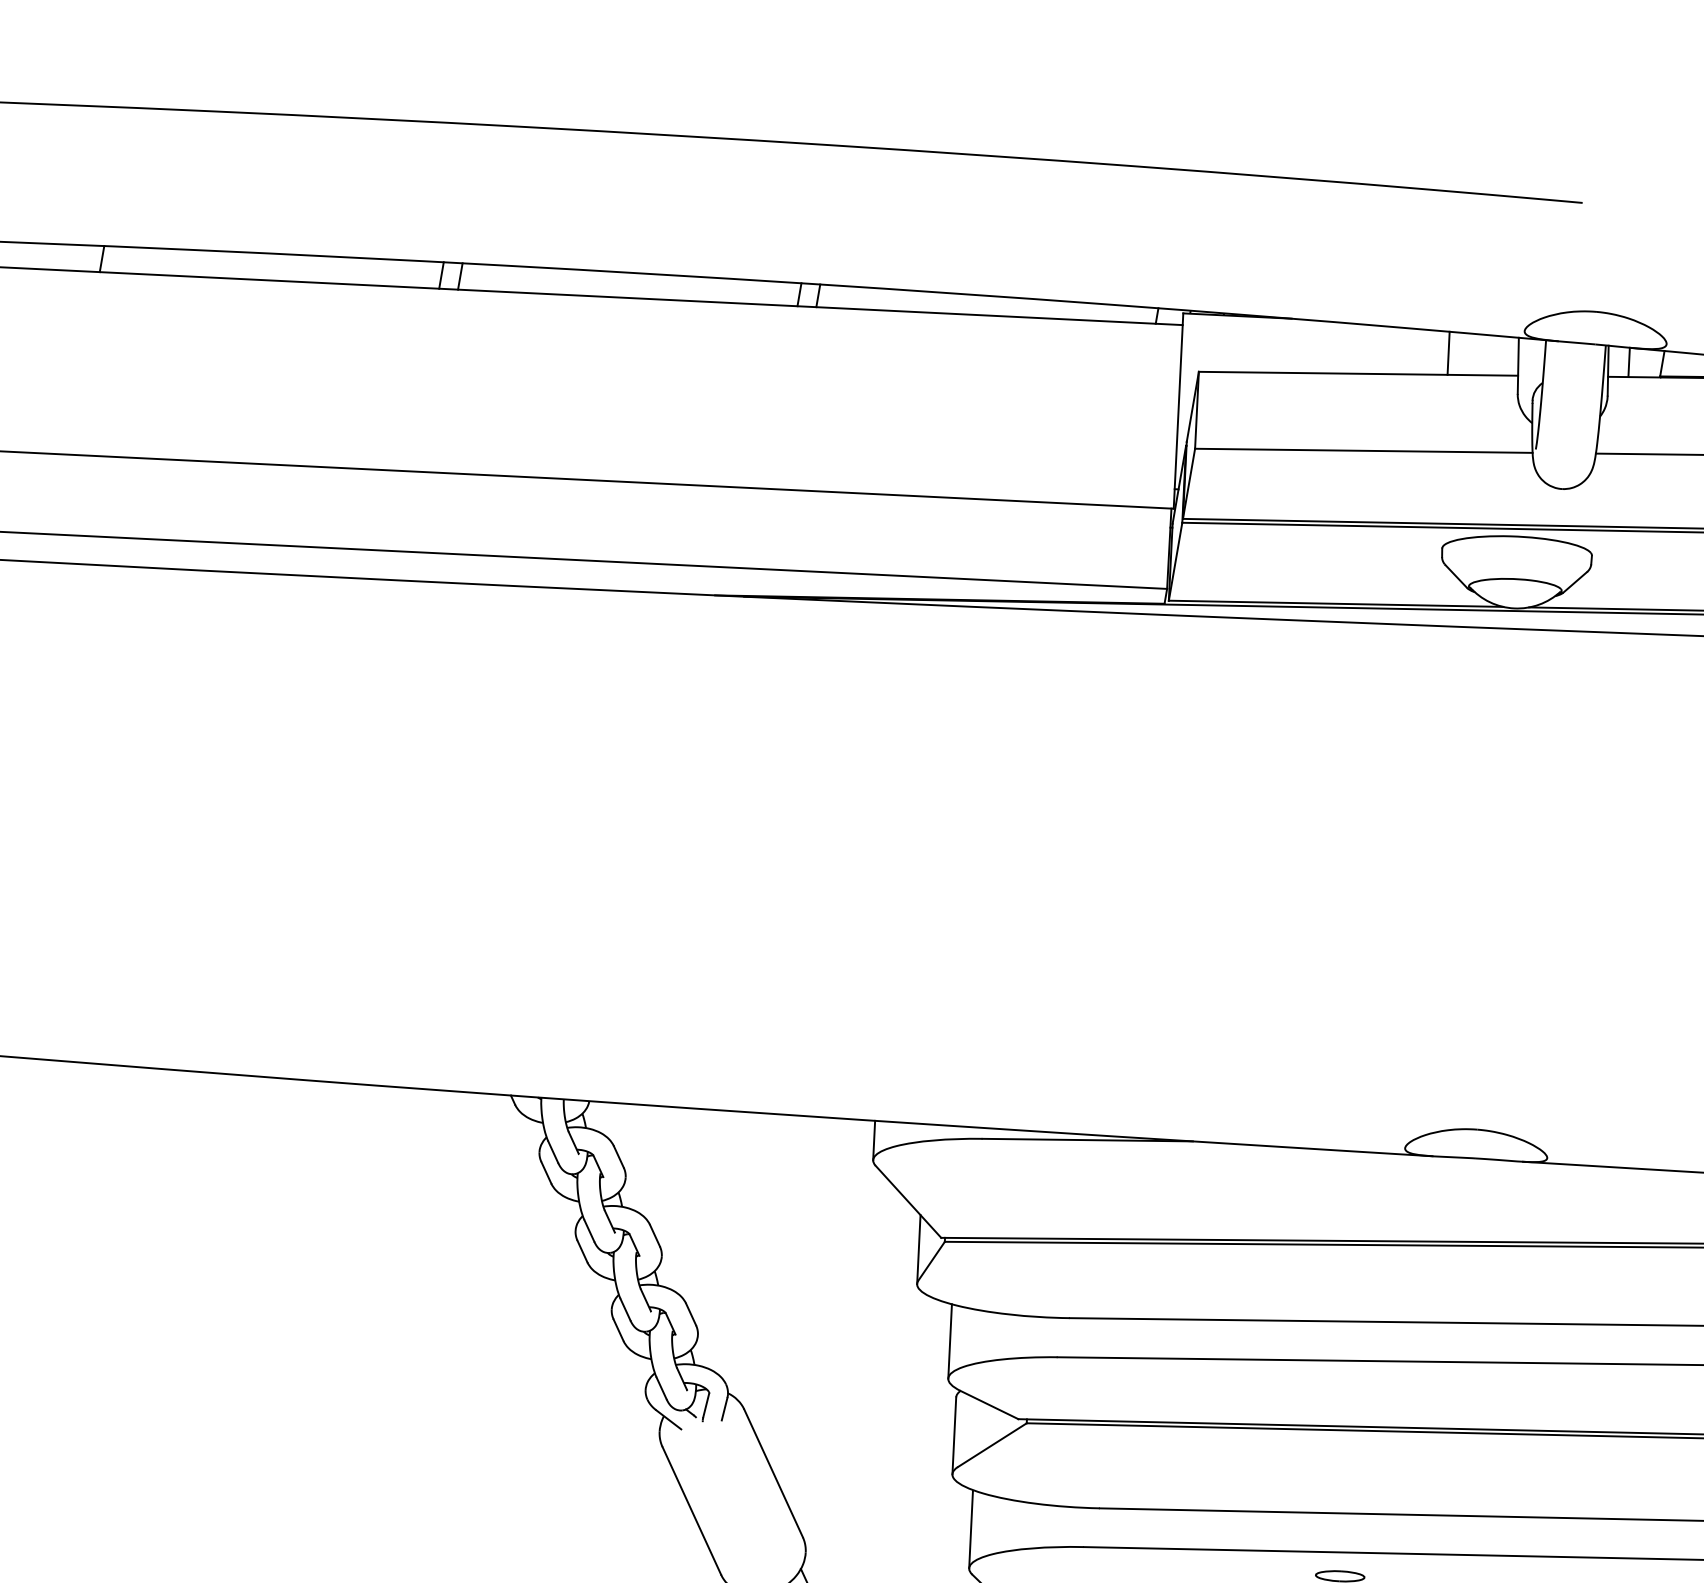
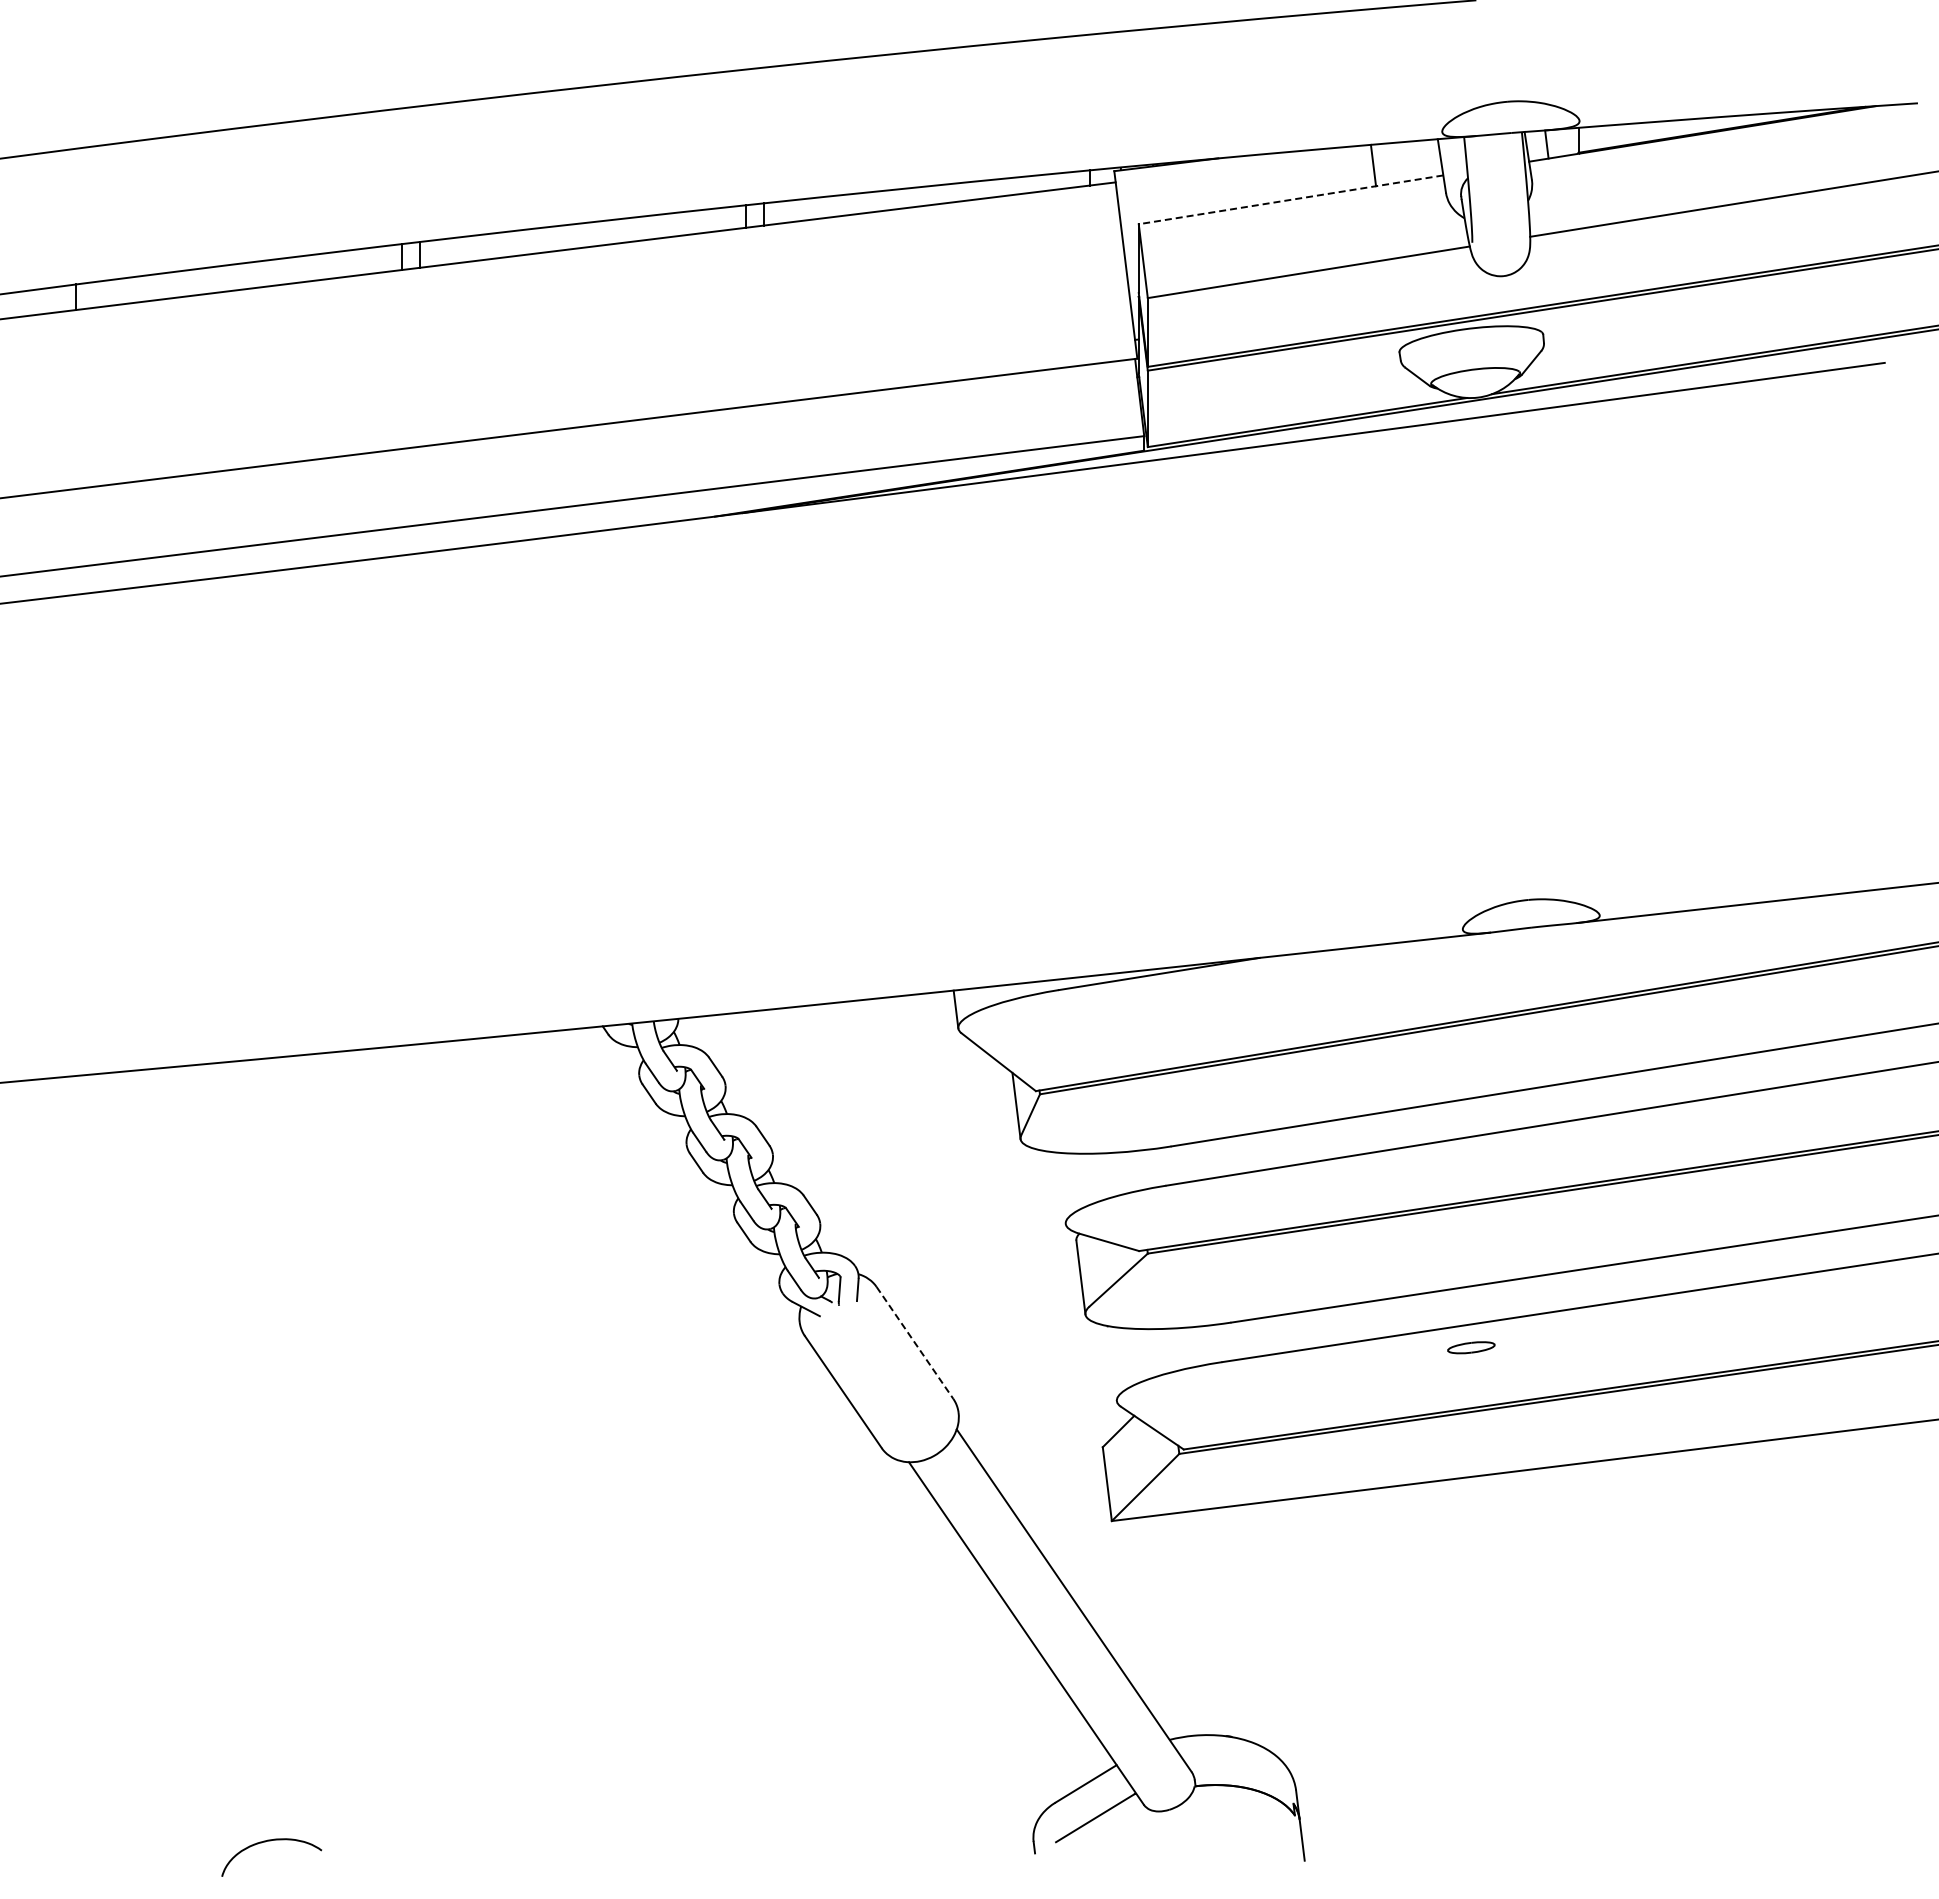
line: (1357, 373) -> (1290, 199), solid -> dashed
line: (950, 1340) -> (1061, 1187), removed
line: (773, 1472) -> (914, 1342), solid -> dashed
line: (970, 1529) -> (1111, 1364), removed

